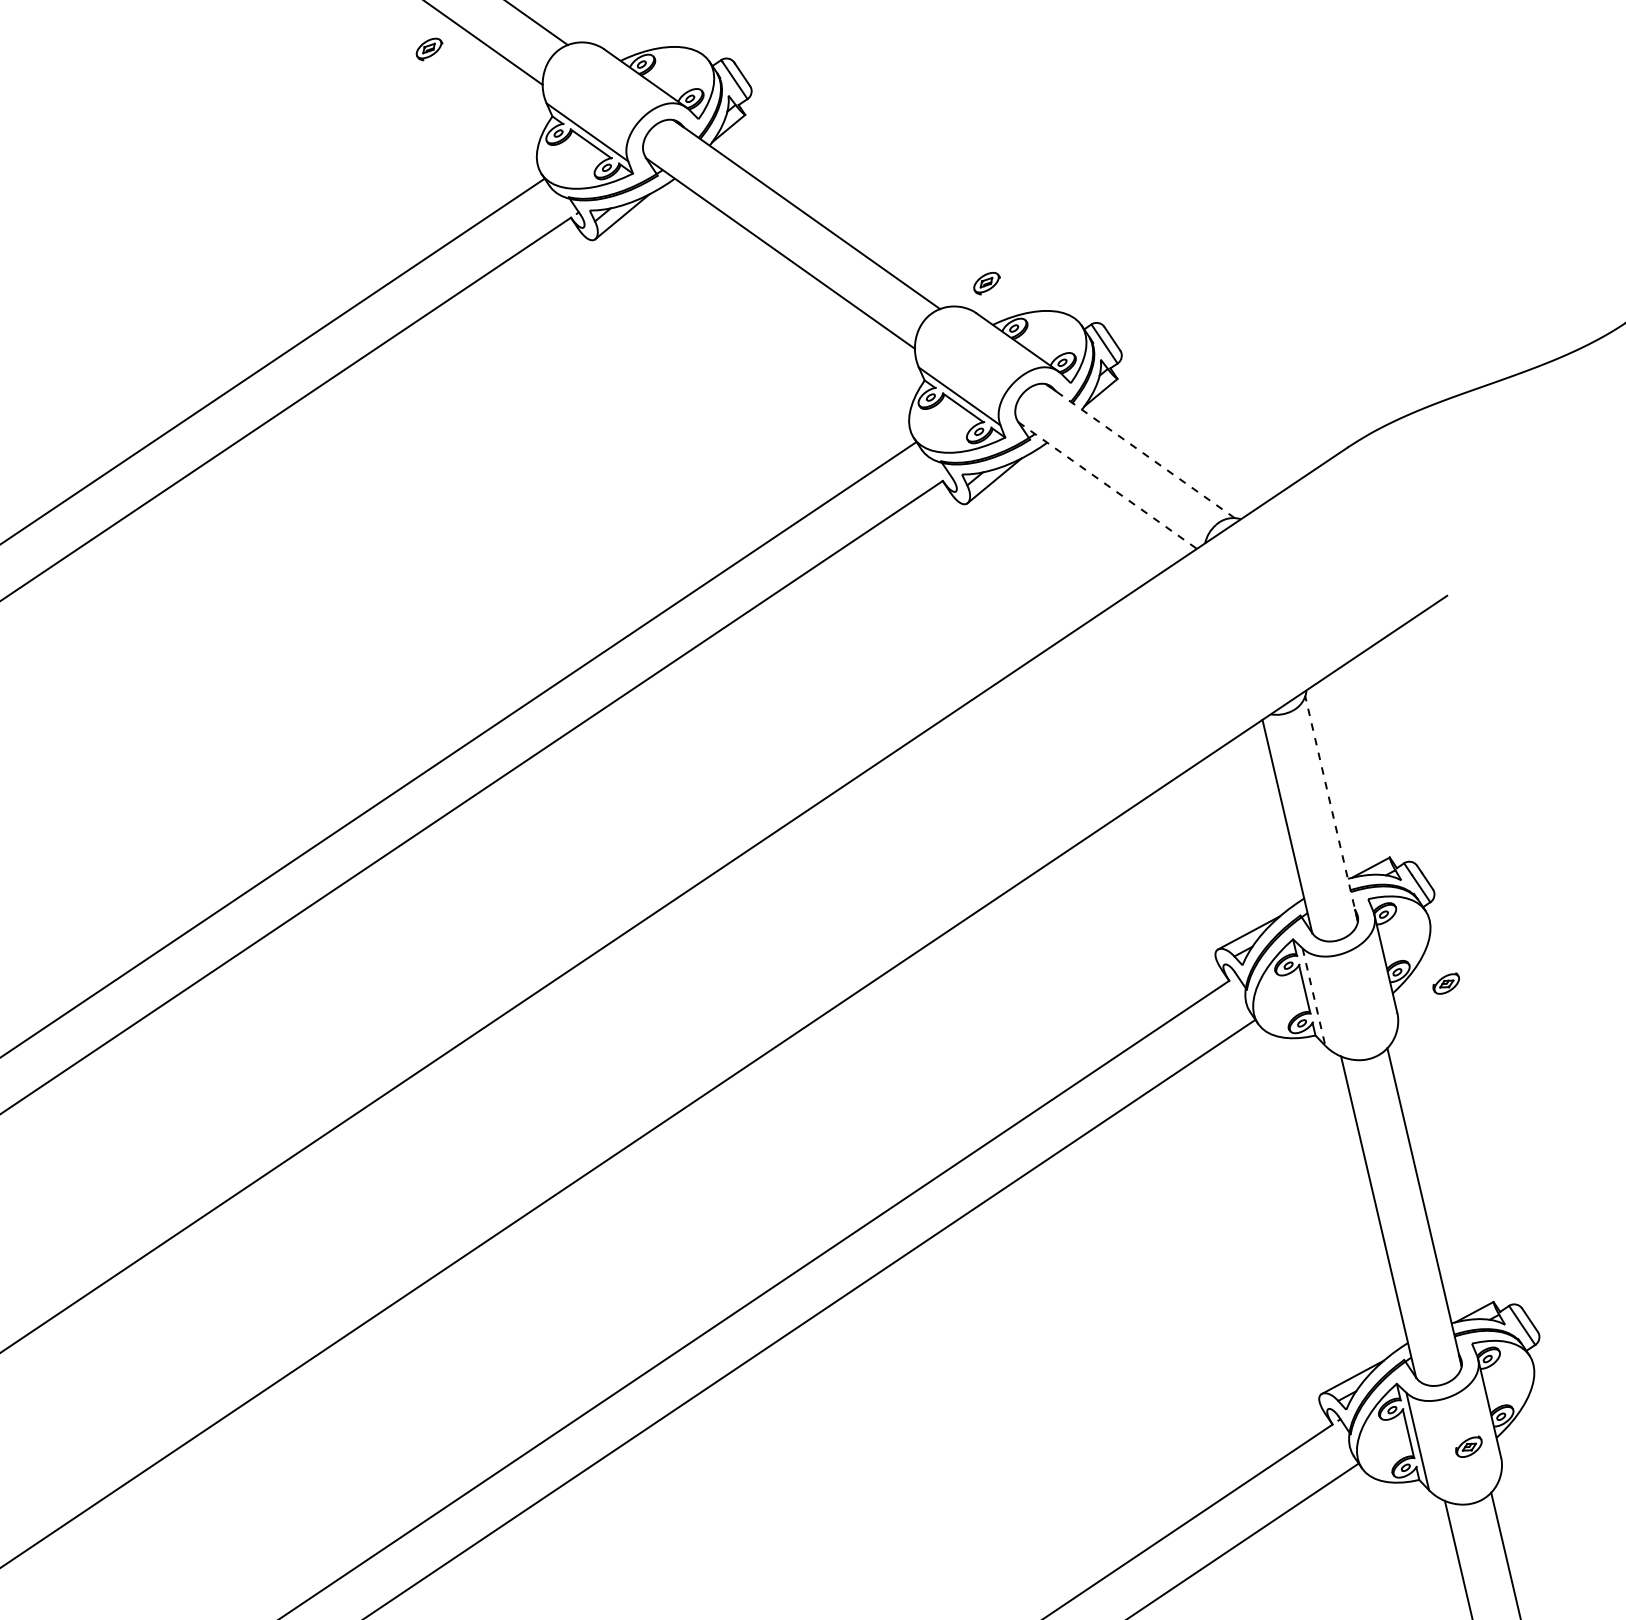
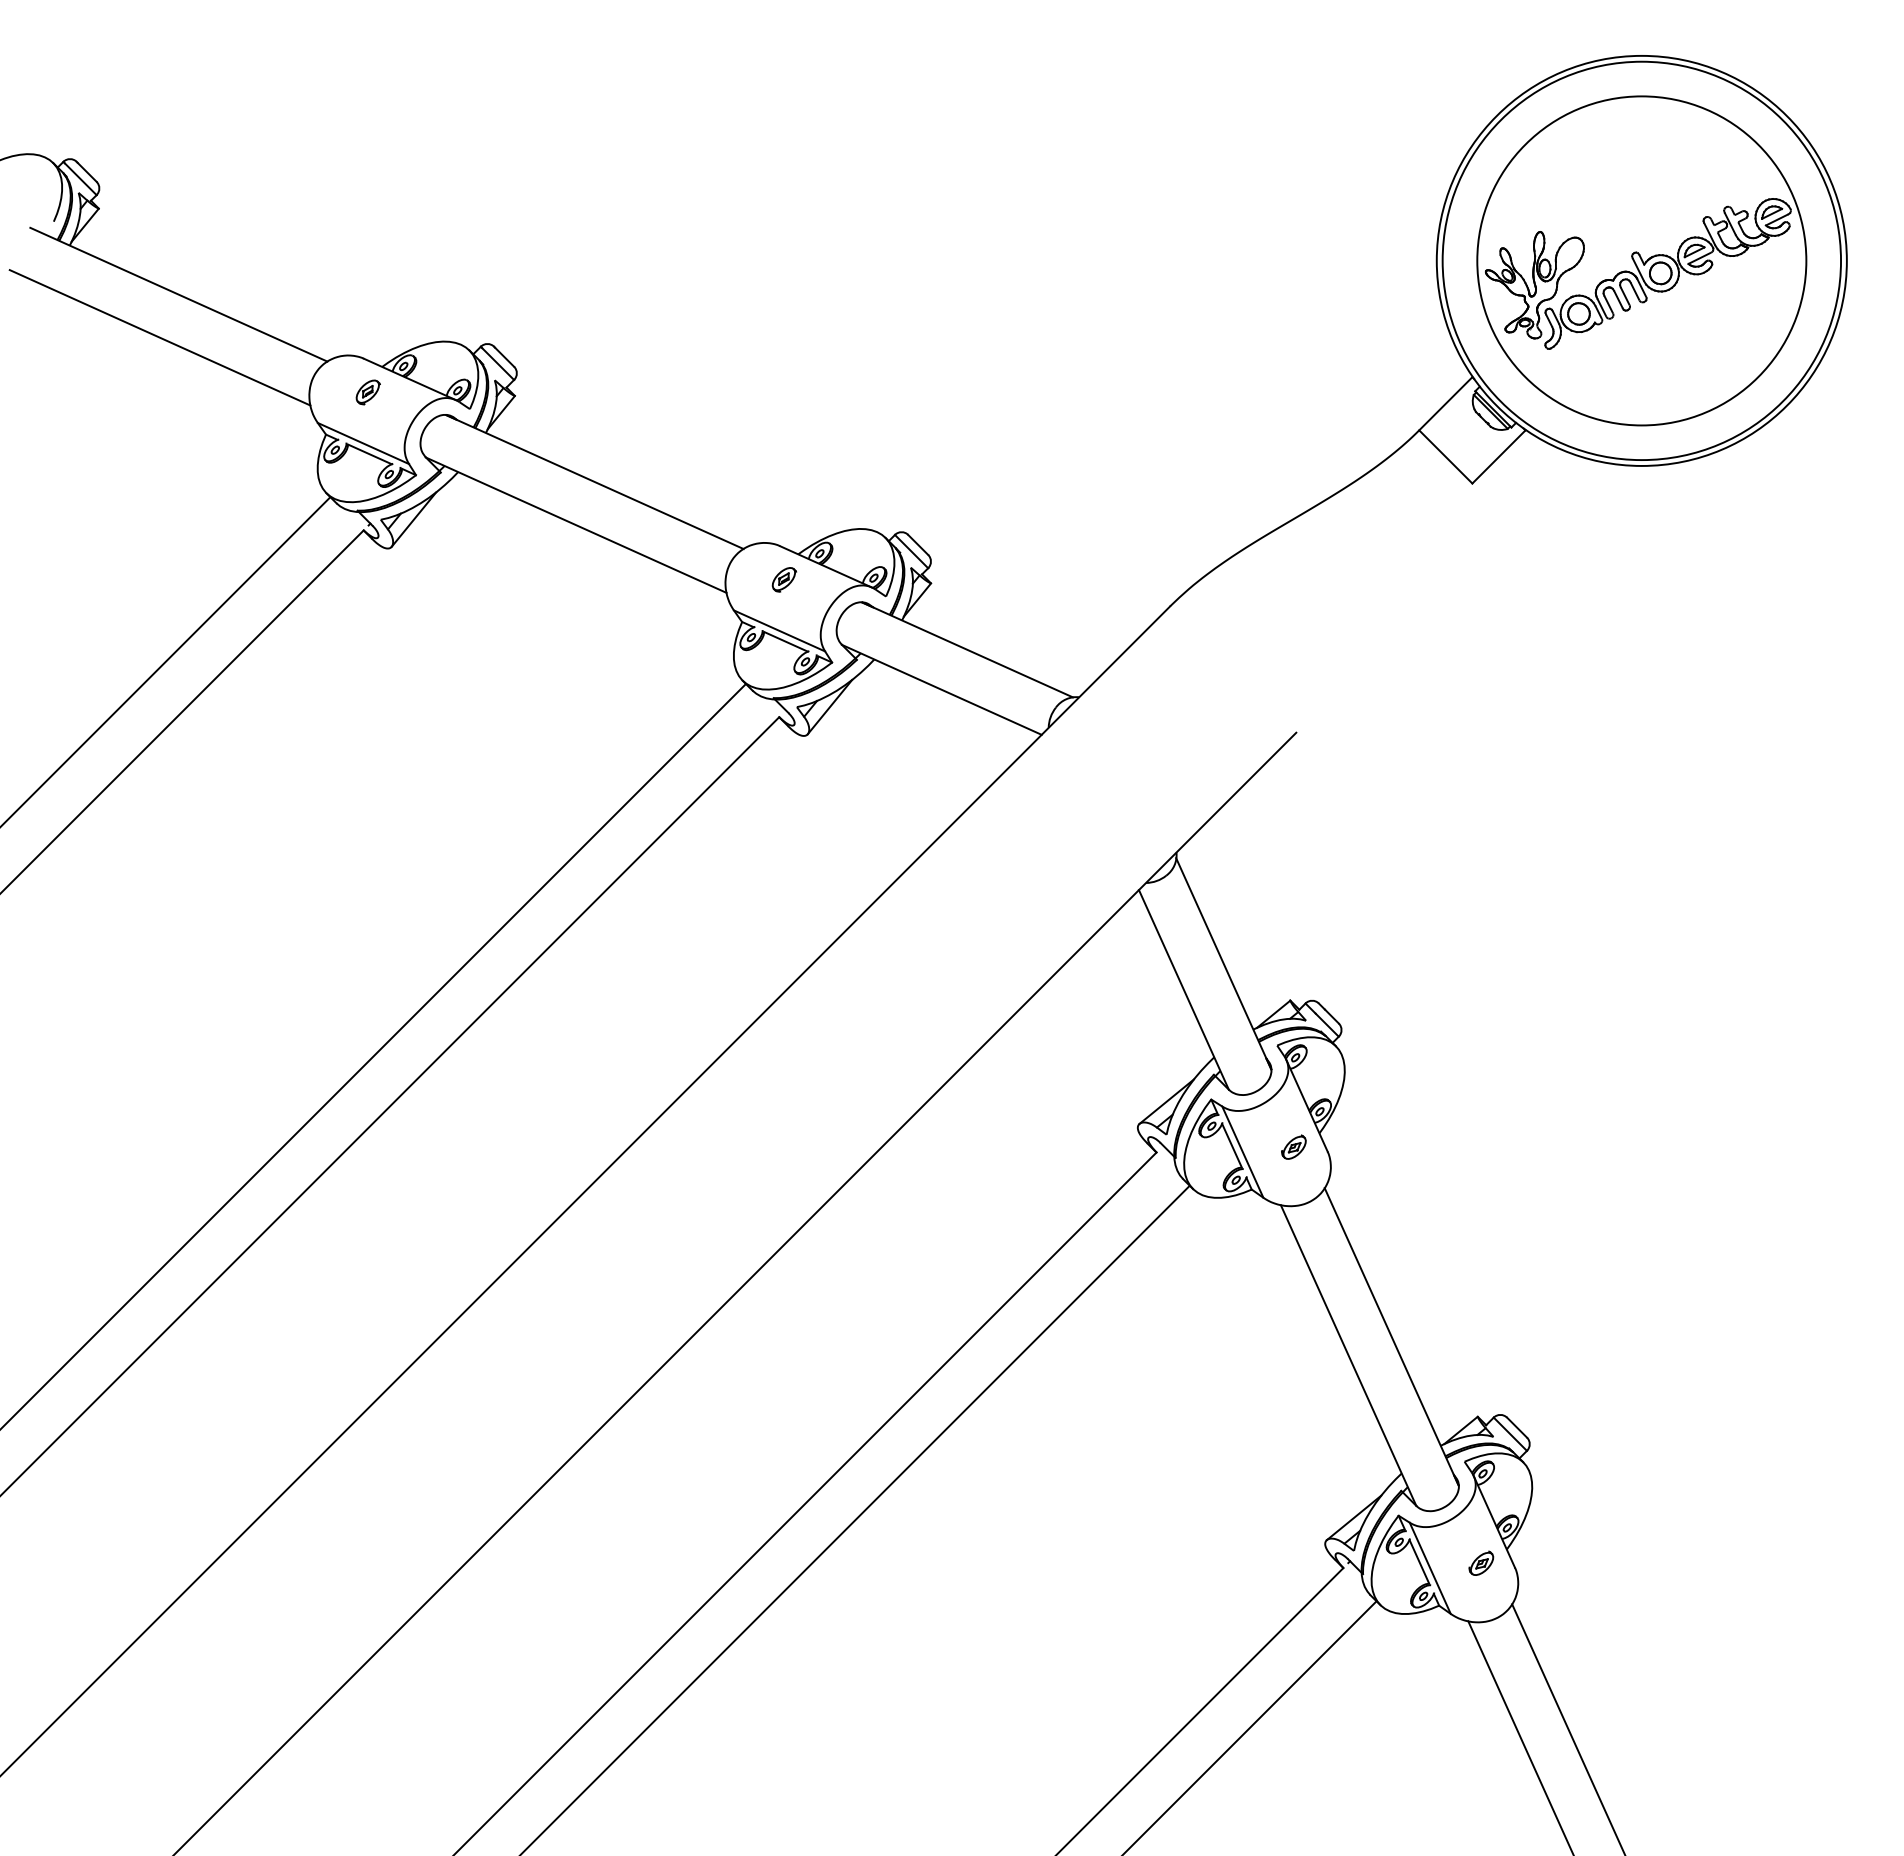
part: (428, 49) -> (367, 392), moved
part: (985, 282) -> (783, 579), moved
line: (1140, 450) -> (967, 649), dashed -> solid
line: (1107, 485) -> (941, 689), dashed -> solid
line: (1331, 808) -> (1223, 963), dashed -> solid
part: (1445, 982) -> (1293, 1146), moved
line: (1314, 997) -> (1243, 1152), dashed -> solid

